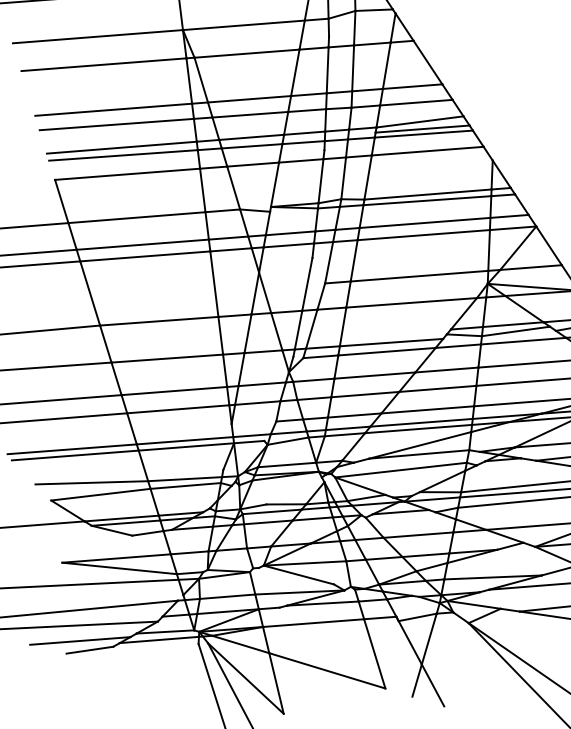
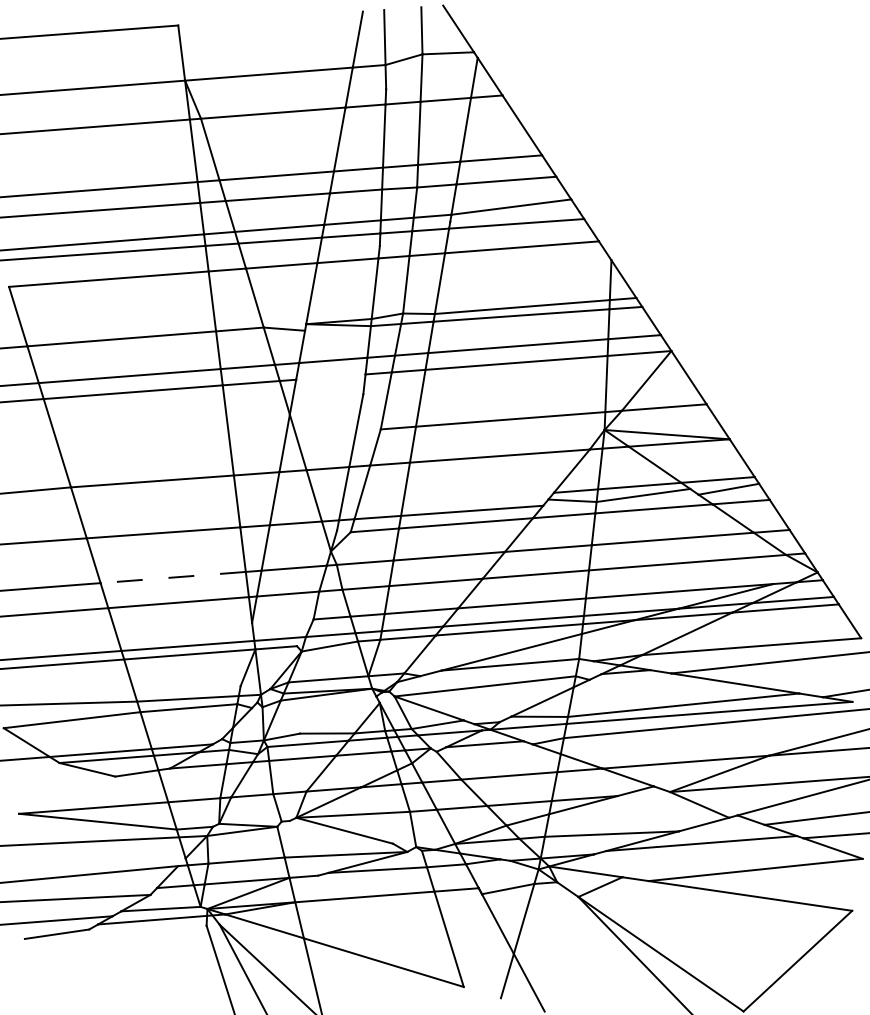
line: (422, 128) -> (514, 216), removed
line: (288, 245) -> (330, 376), removed
line: (174, 391) -> (173, 577), solid -> dashed

